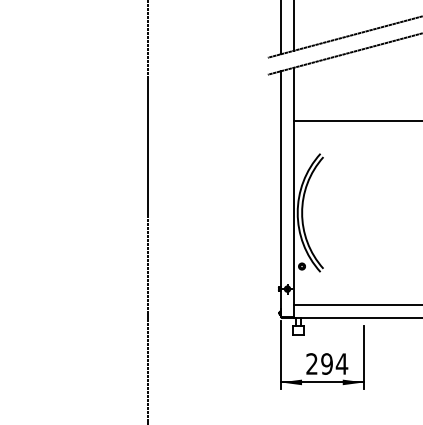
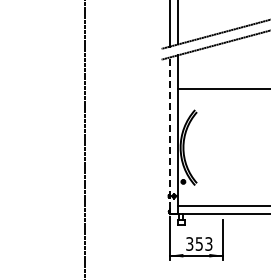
line: (281, 190) -> (170, 133), solid -> dashed
text: (327, 363) -> (199, 243), 294 -> 353

